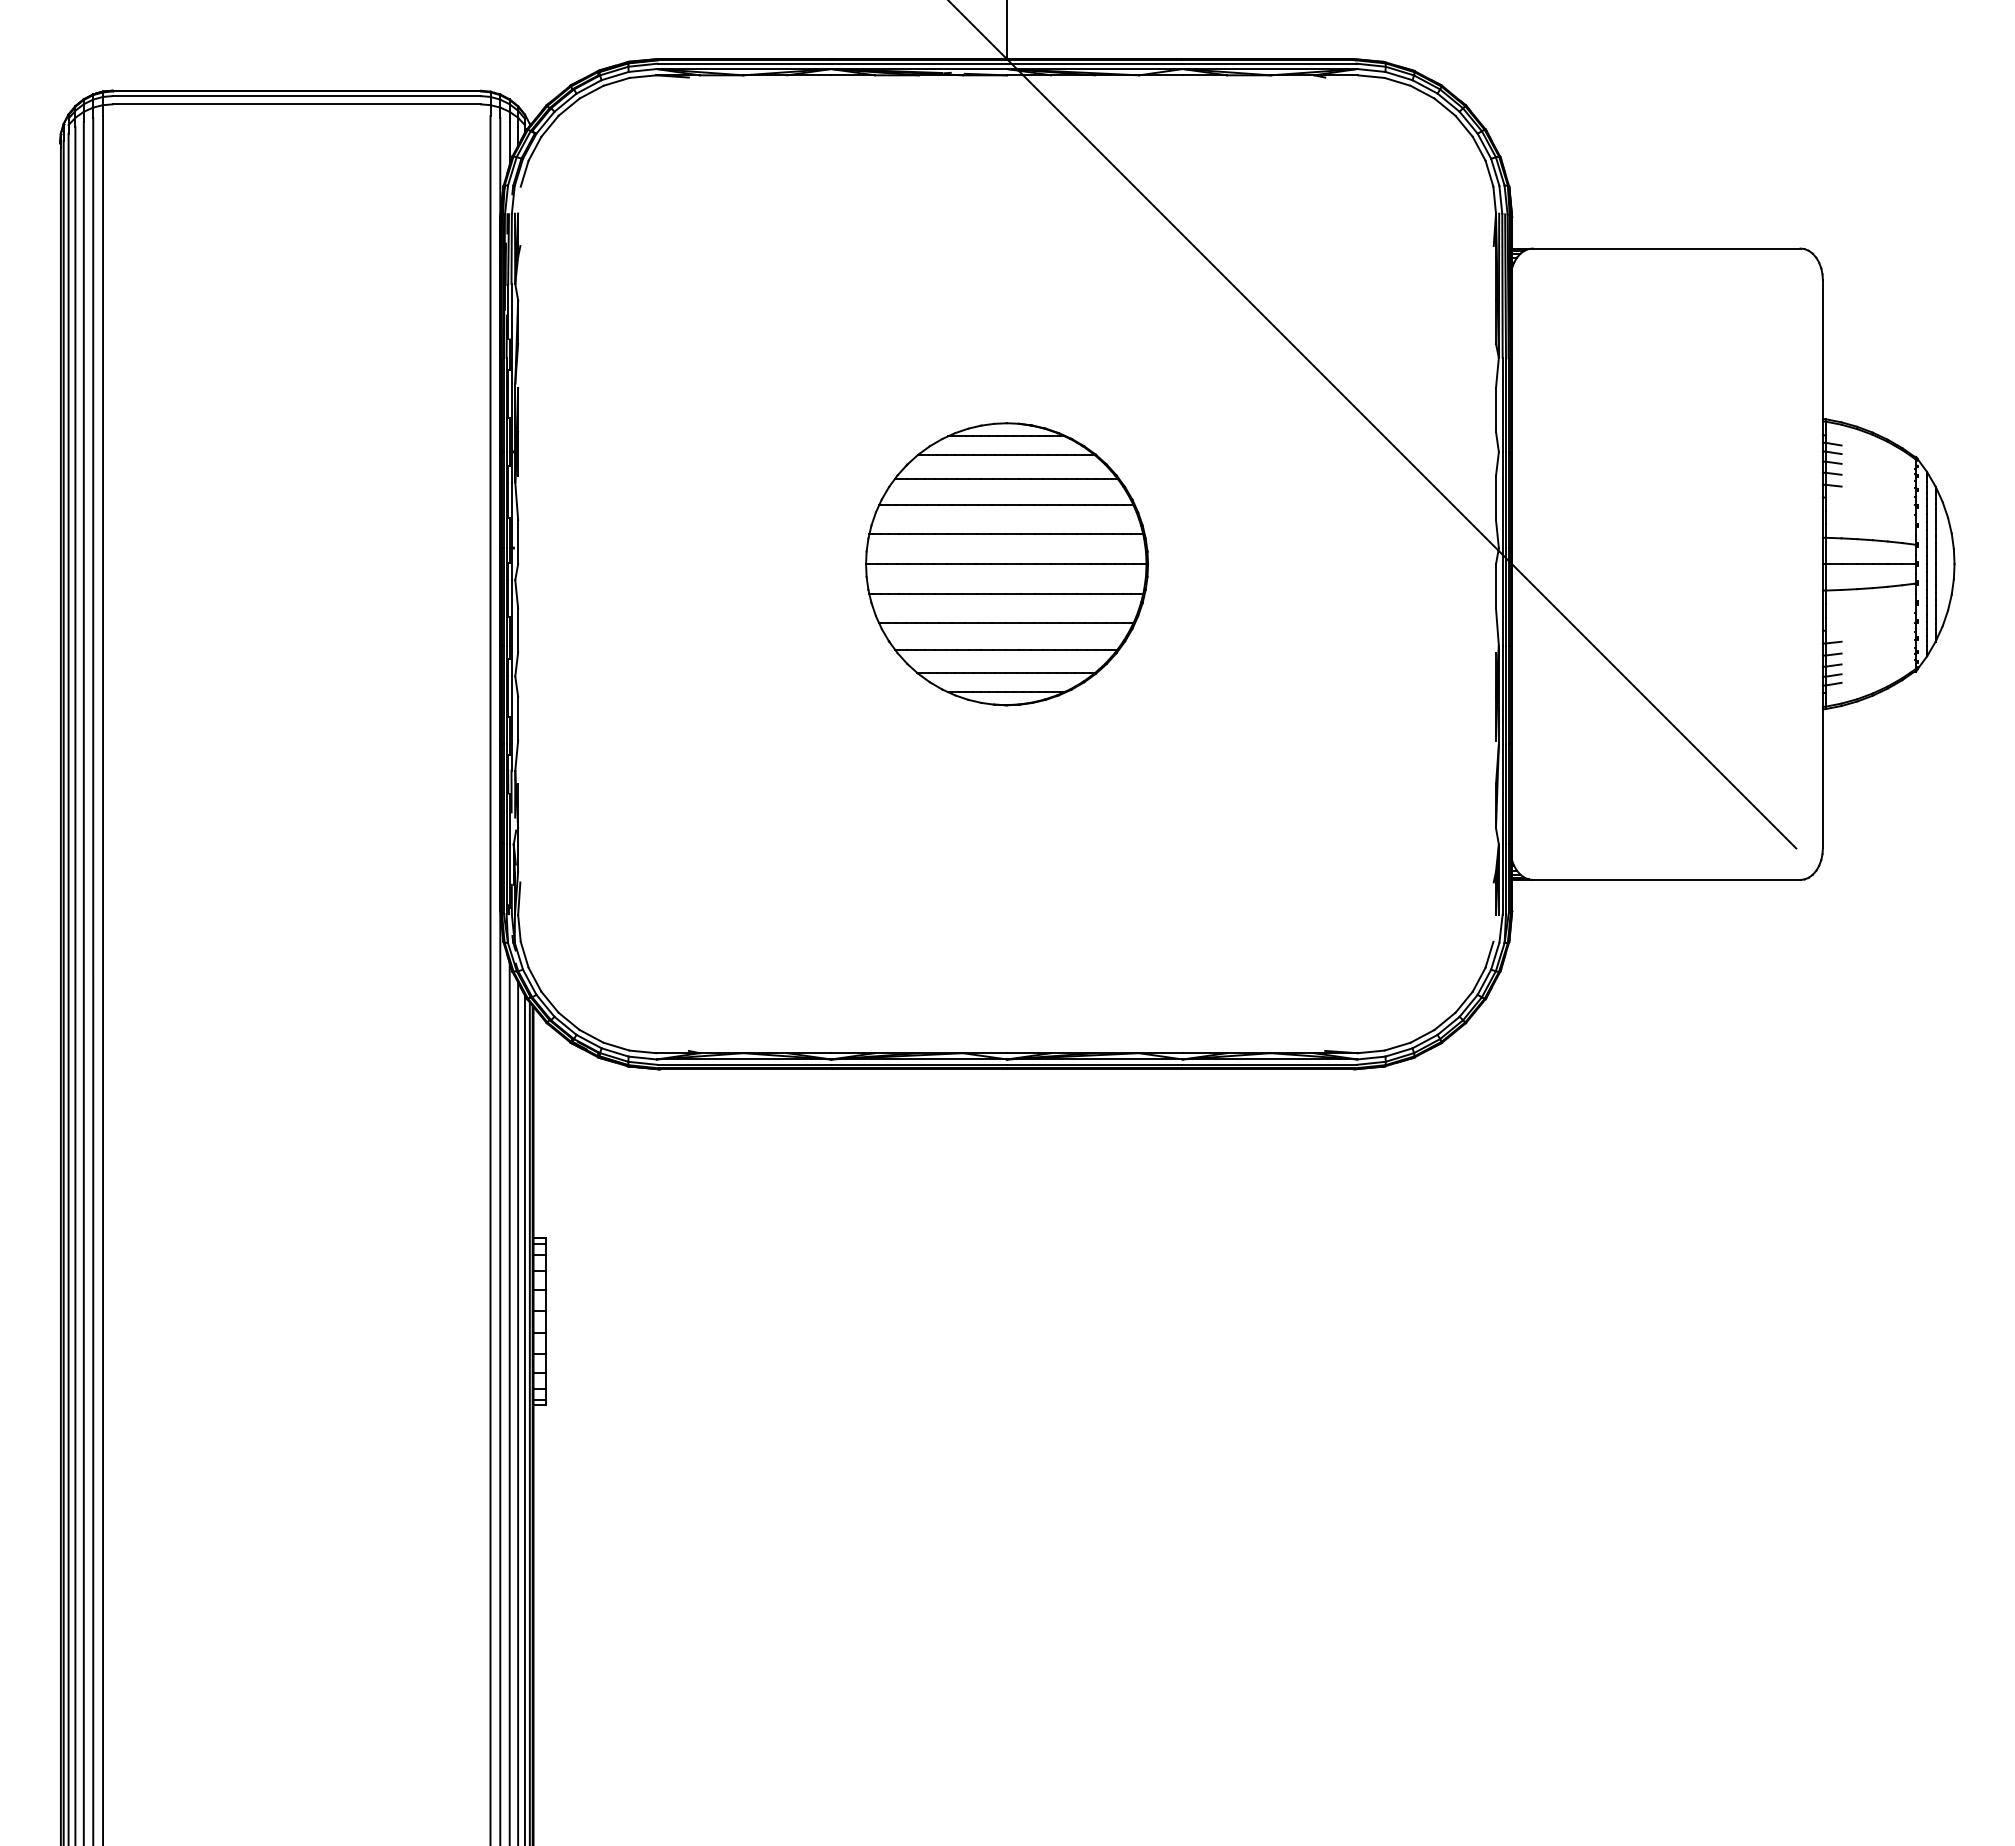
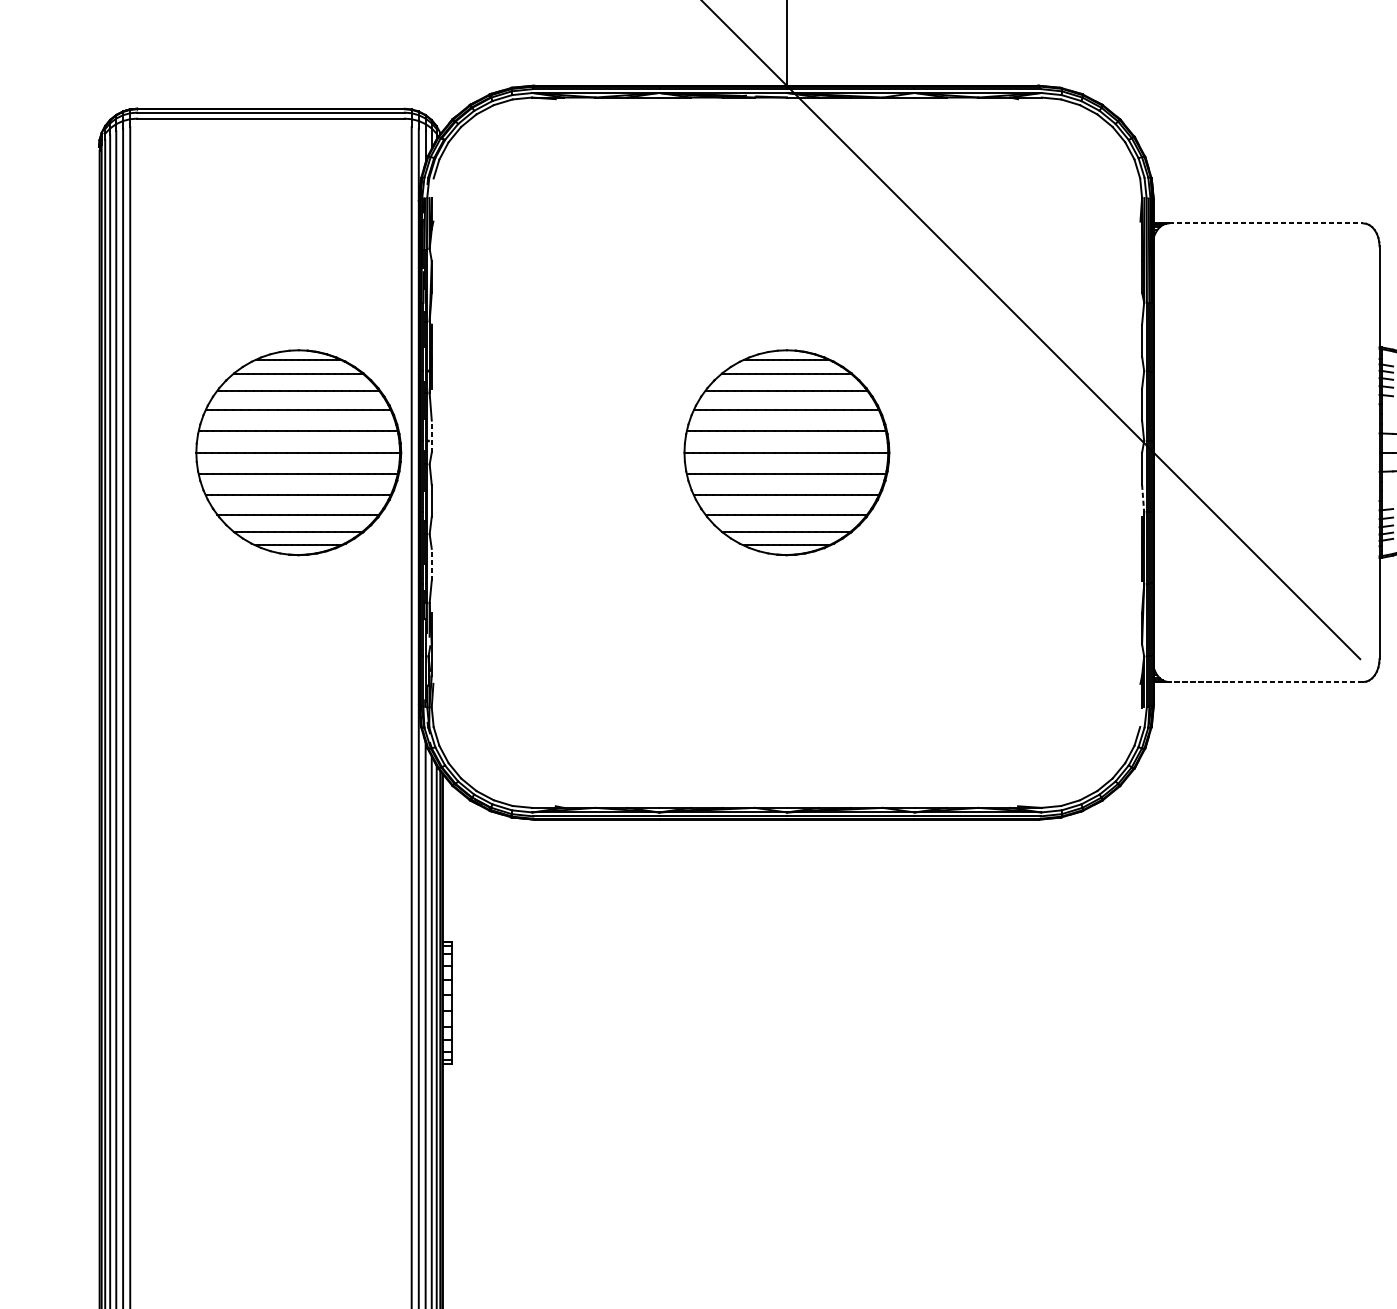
line: (1666, 248) -> (1265, 223), solid -> dashed
line: (518, 541) -> (432, 436), solid -> dashed
part: (334, 564) -> (298, 452), added
line: (1497, 627) -> (1143, 498), solid -> dashed
line: (518, 718) -> (432, 564), solid -> dashed
line: (1666, 879) -> (1265, 681), solid -> dashed

